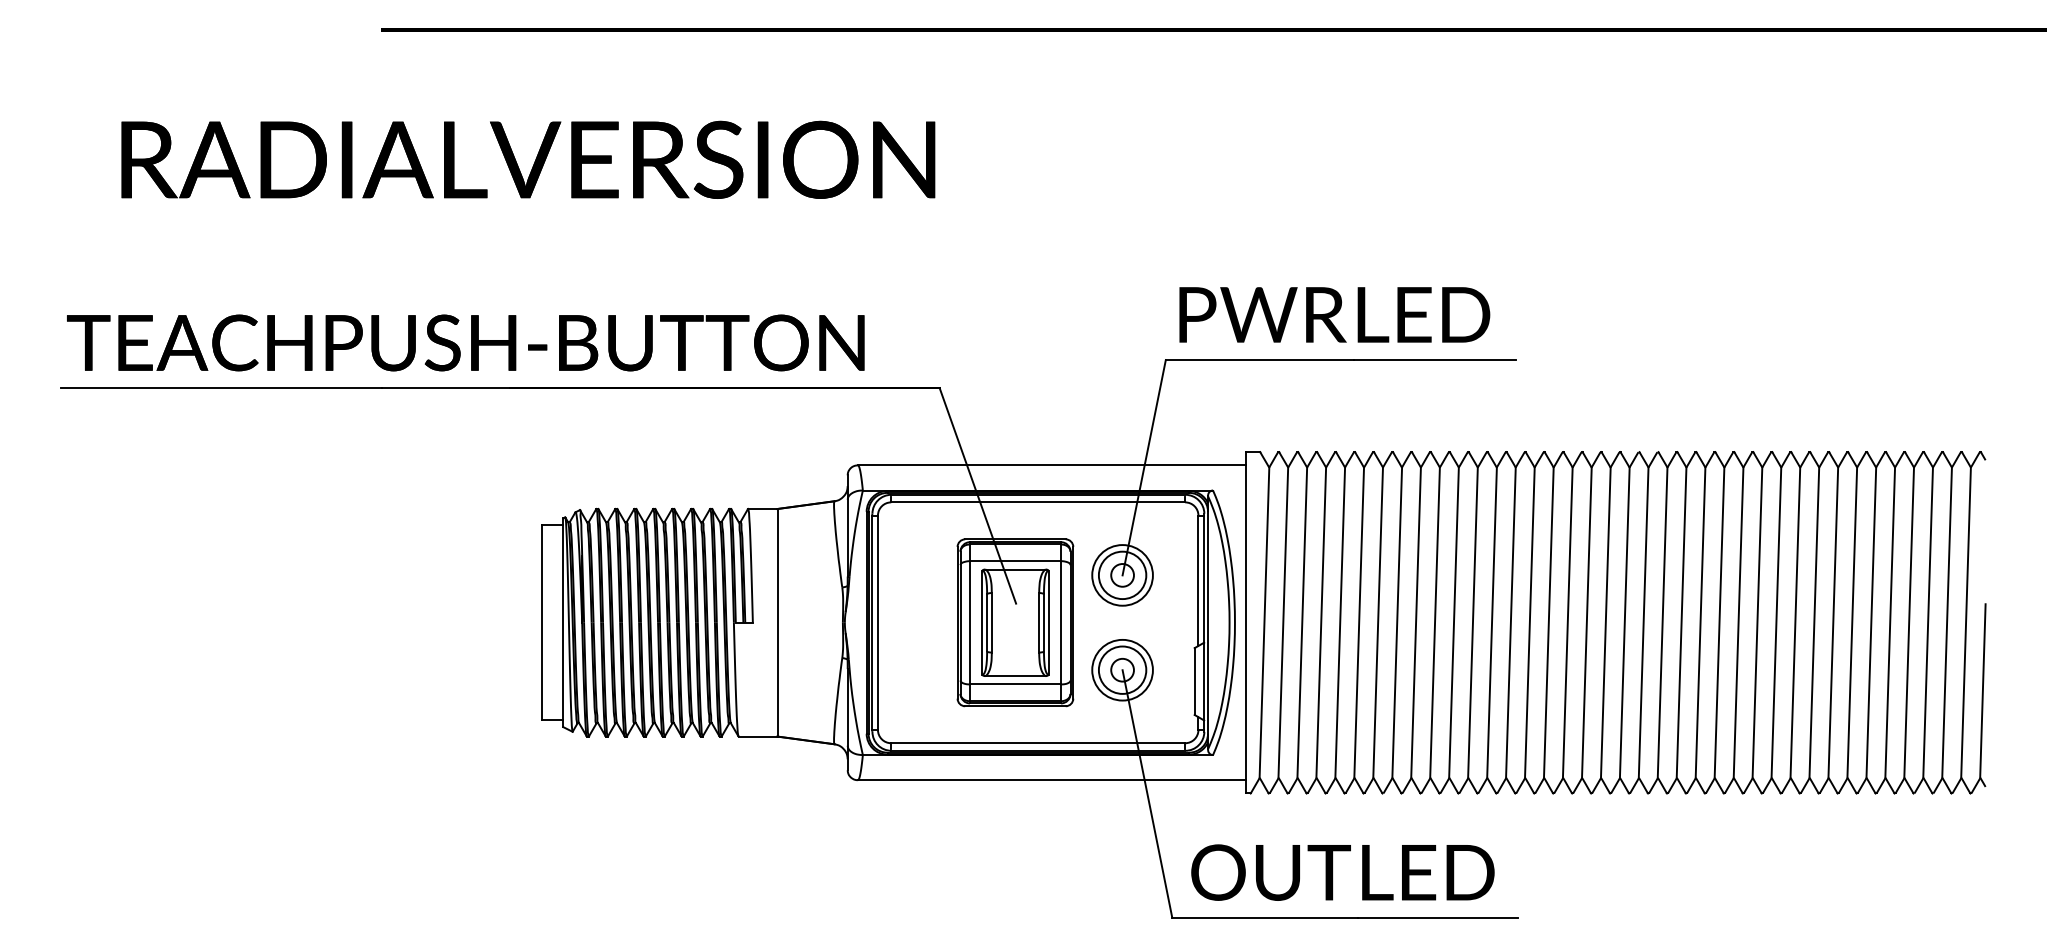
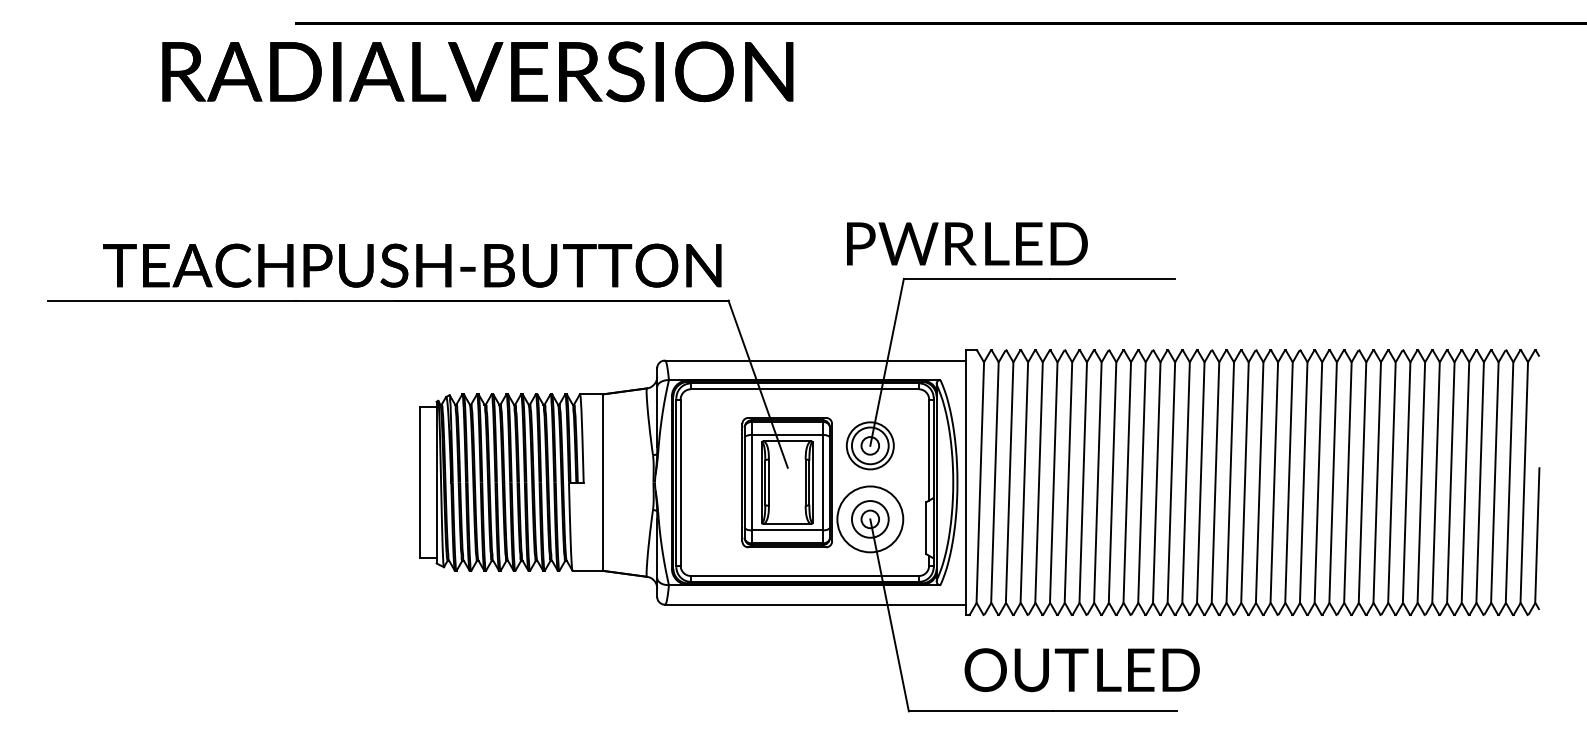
text: (528, 159) -> (477, 71), moved
text: (1334, 314) -> (967, 243), moved
text: (465, 342) -> (412, 265), moved
circle: (1122, 669) -> (870, 518), size x1.4
text: (1342, 872) -> (1081, 670), moved

